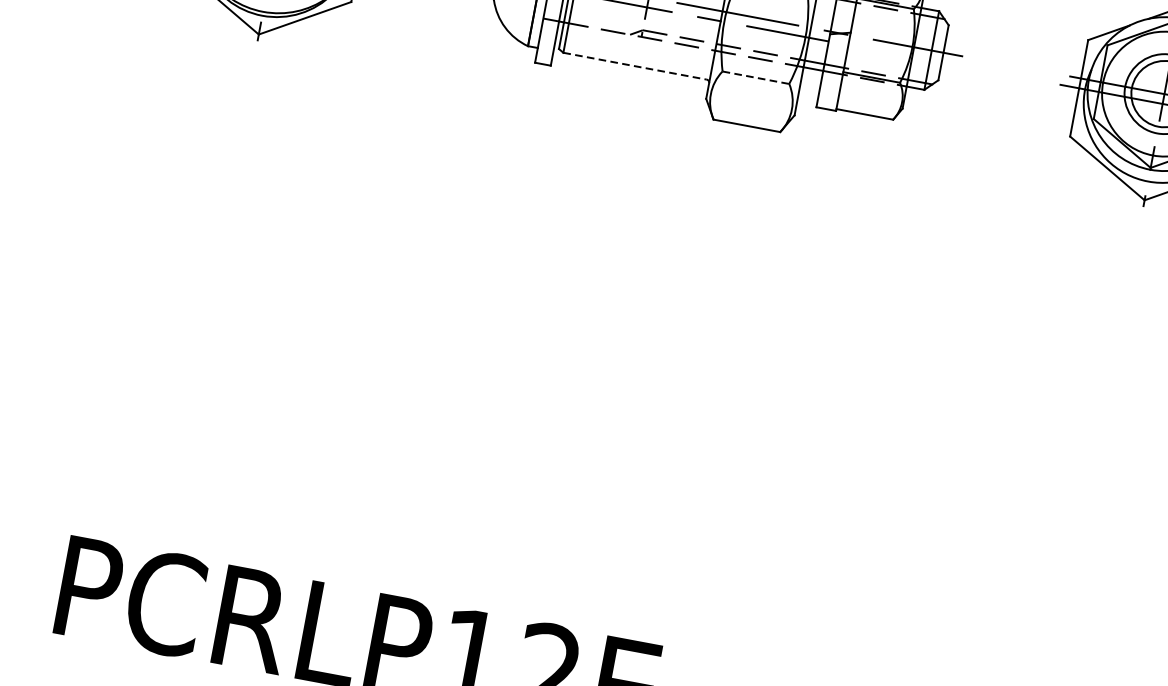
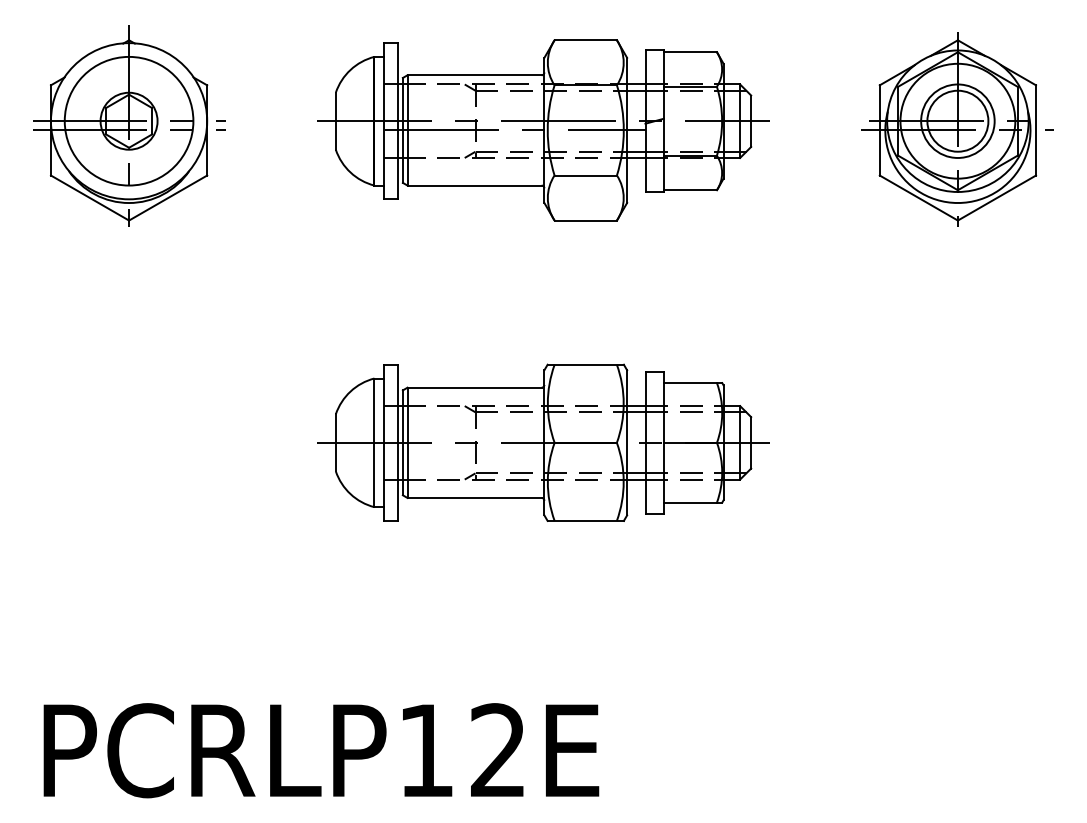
line: (636, 66) -> (475, 185), dashed -> solid
line: (756, 77) -> (586, 175), dashed -> solid
part: (657, 354) -> (543, 442), added

